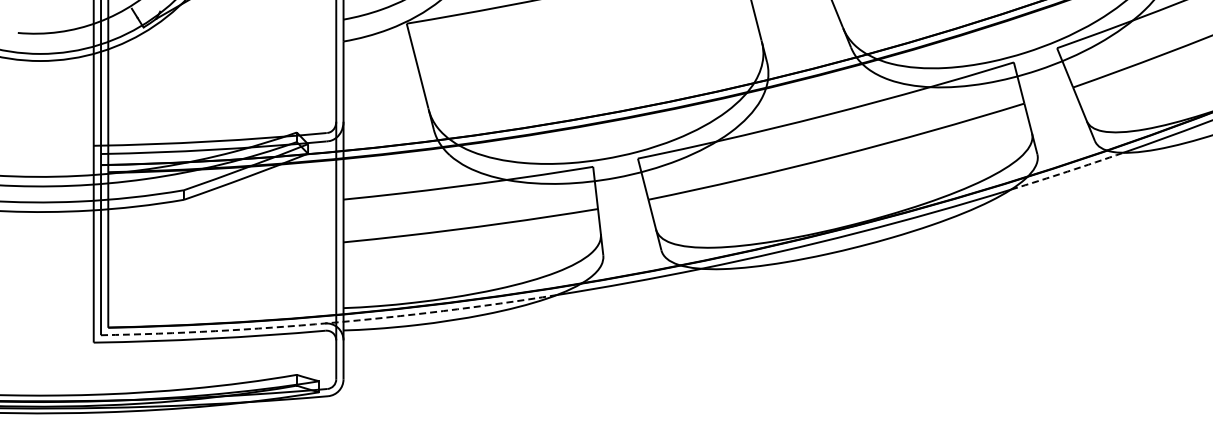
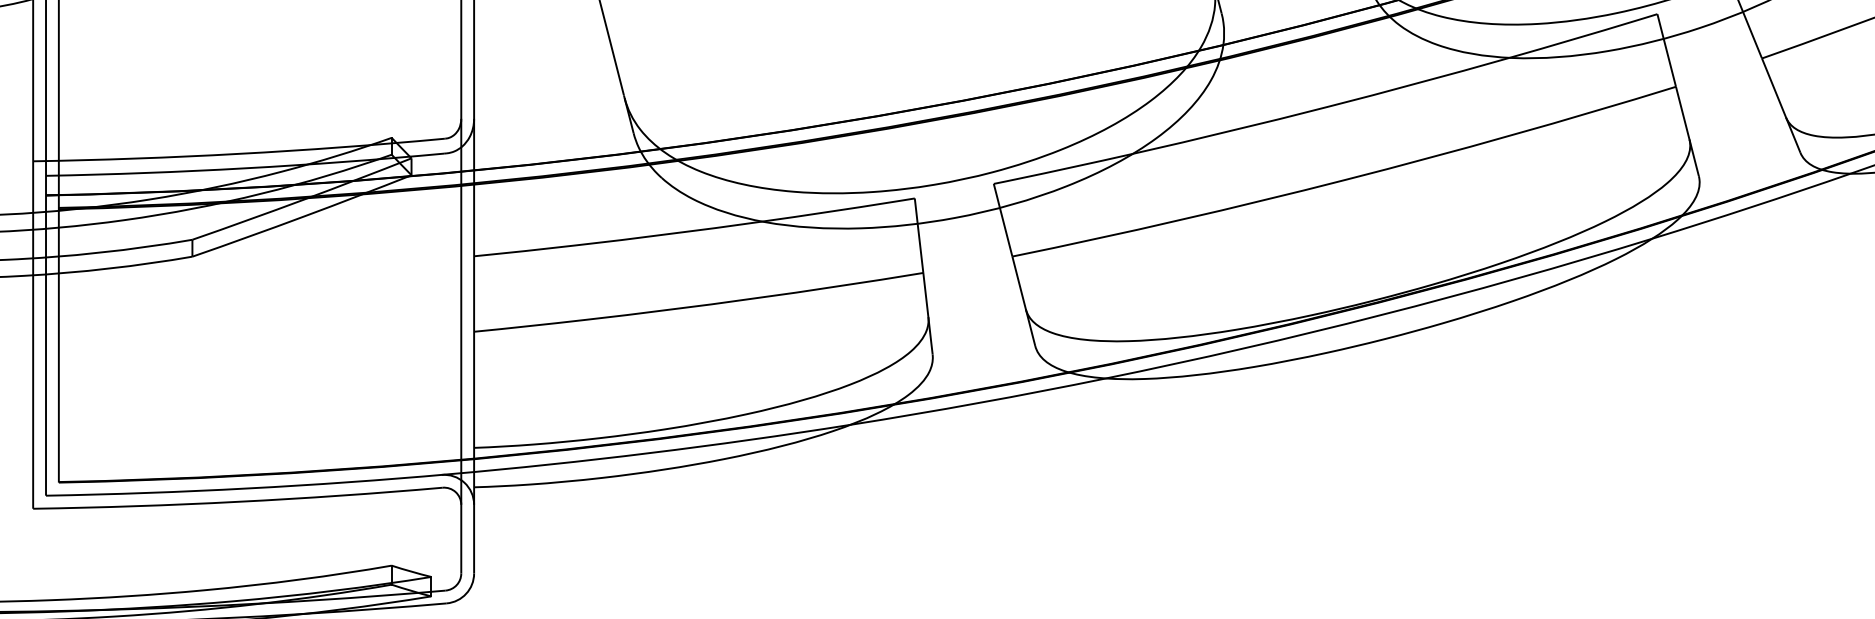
arc: (1067, 171) -> (1752, 206), dashed -> solid
arc: (329, 323) -> (449, 474), dashed -> solid

